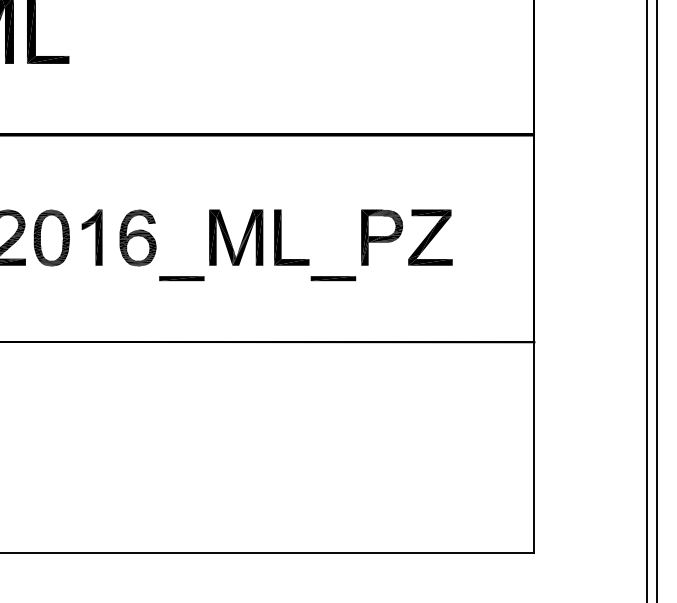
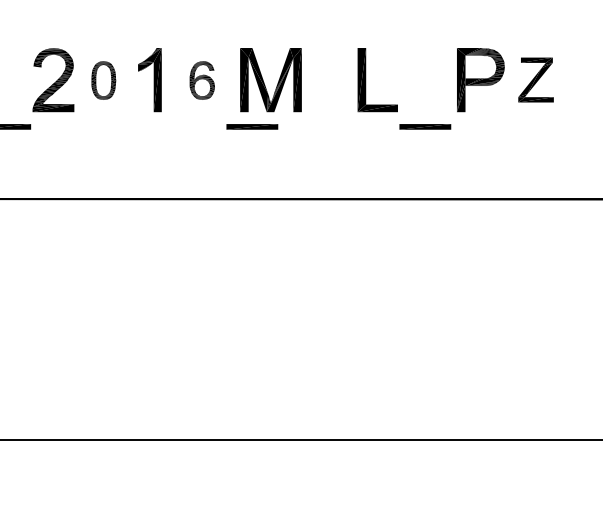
part: (51, 237) -> (103, 79), size x0.6
part: (137, 237) -> (201, 79), size x0.6
part: (430, 237) -> (536, 79), size x0.7
part: (242, 238) -> (278, 81), moved

